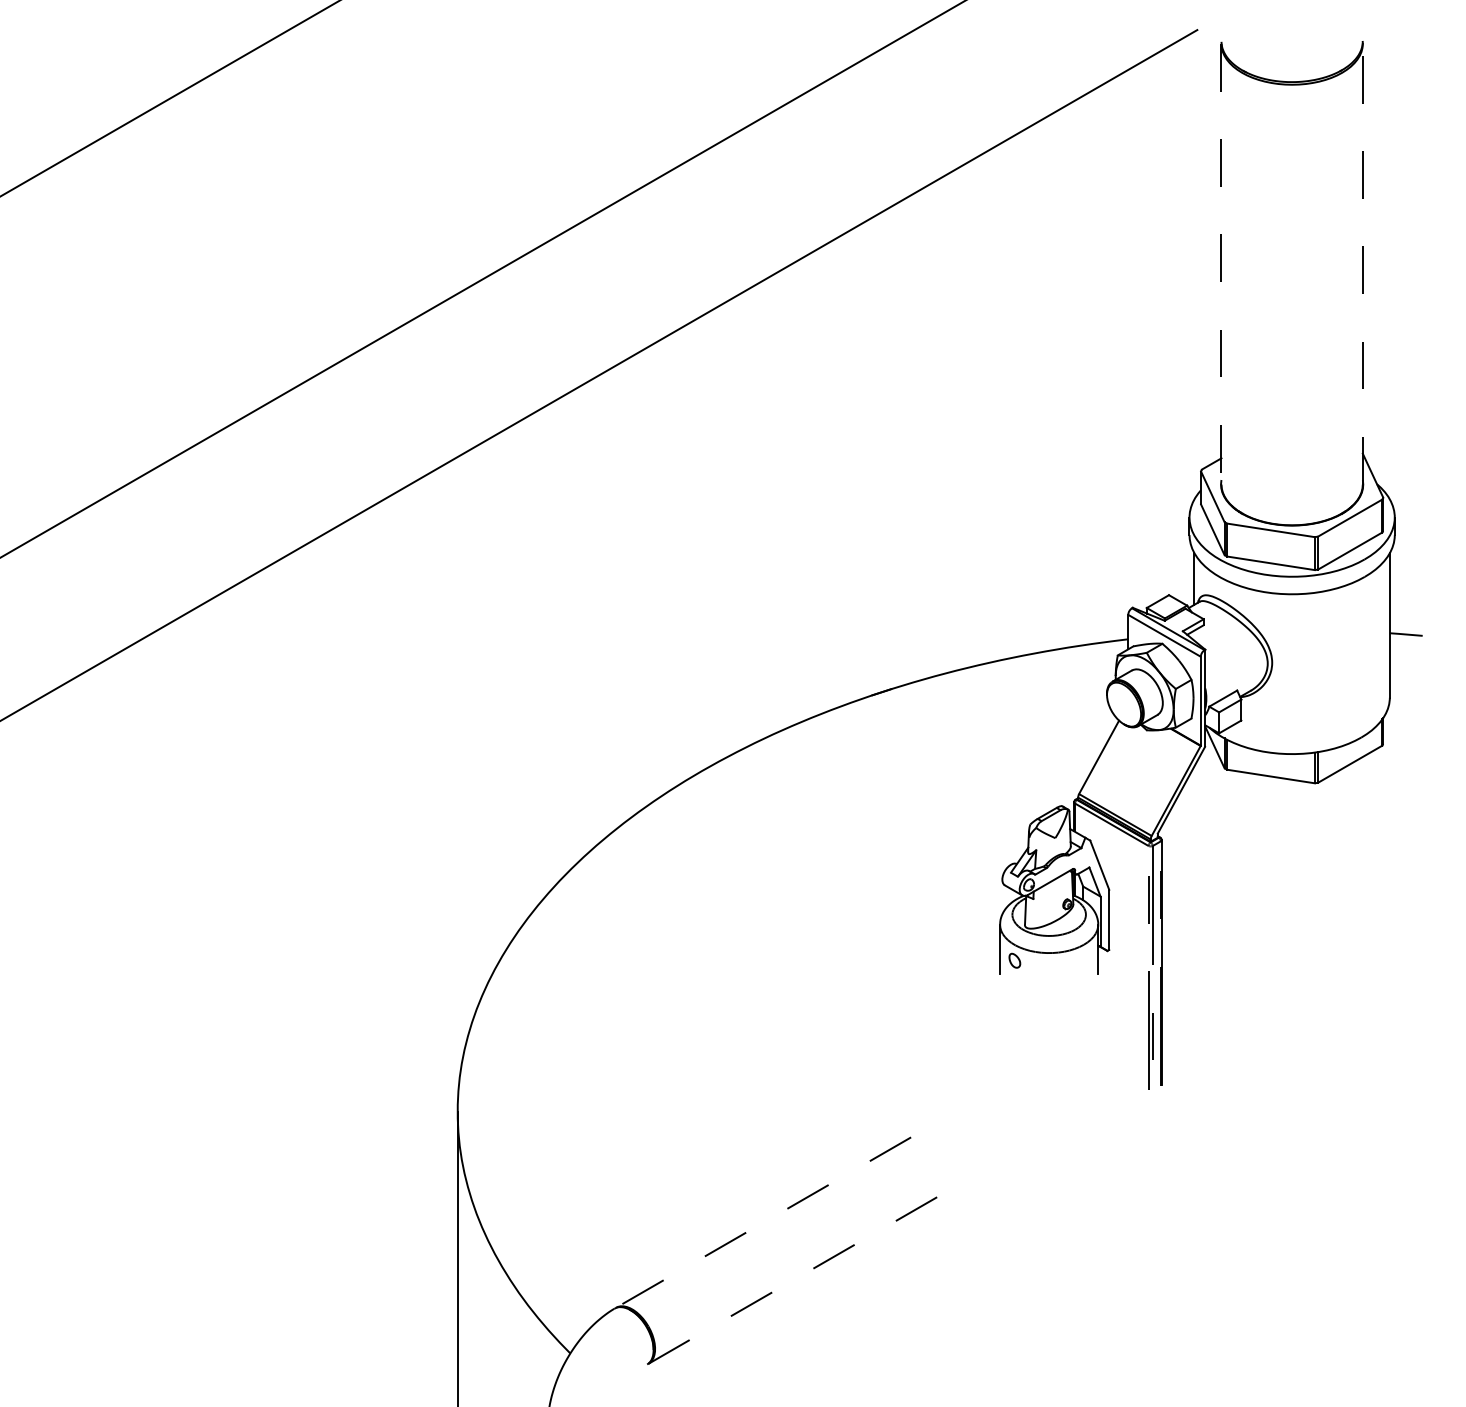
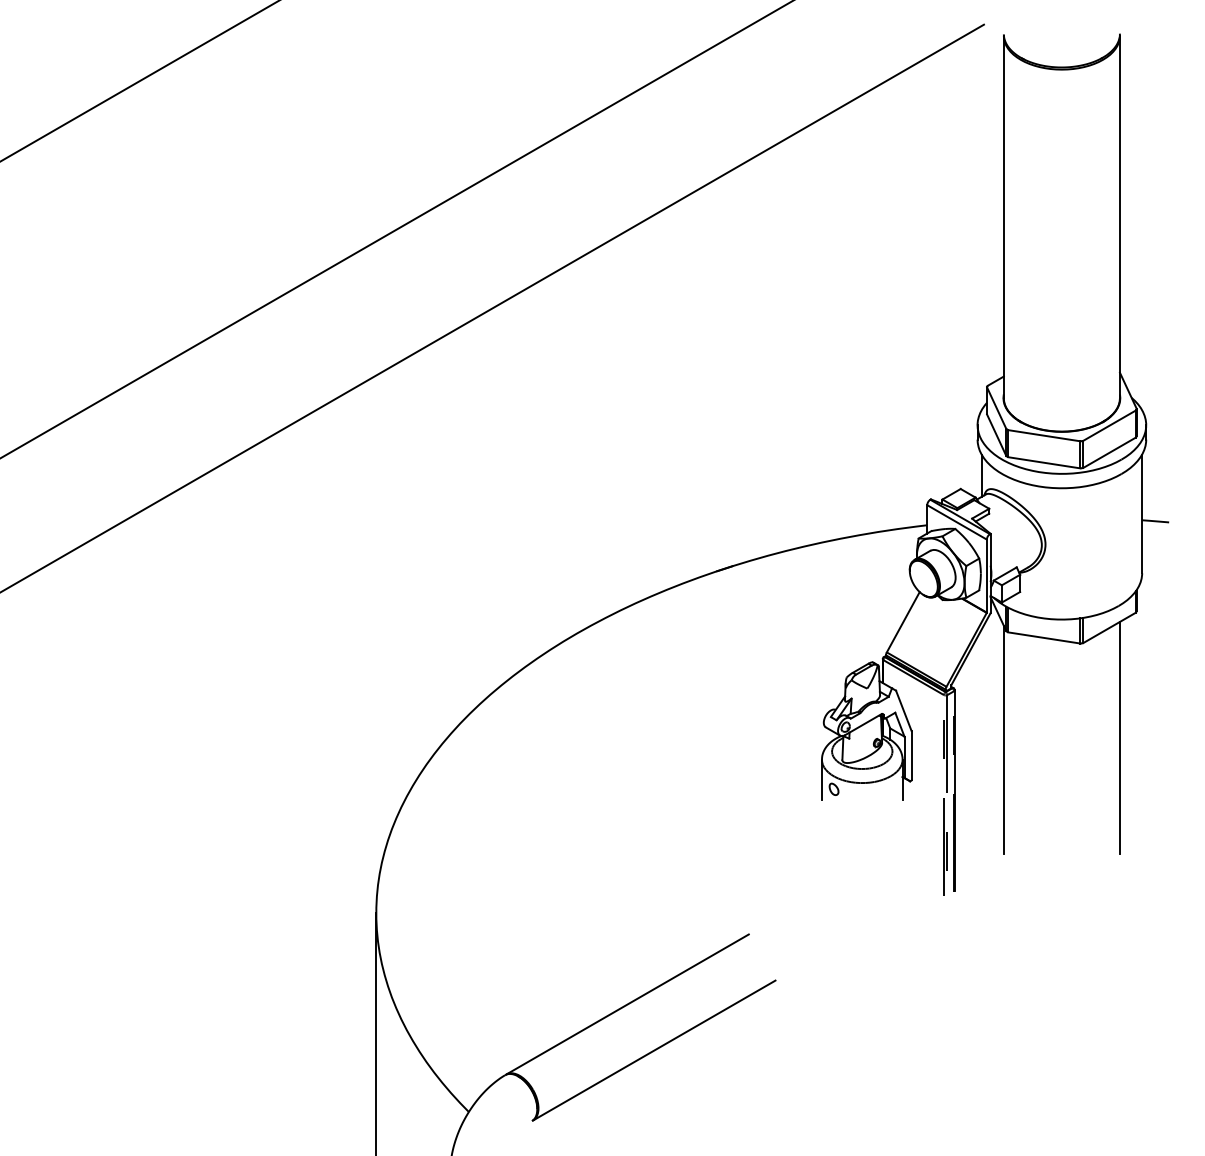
line: (1362, 263) -> (1119, 216), dashed -> solid
line: (1221, 264) -> (1003, 217), dashed -> solid
line: (1362, 897) -> (1119, 737), added
line: (1221, 900) -> (1003, 739), added
line: (763, 1222) -> (627, 1004), dashed -> solid
line: (796, 1278) -> (654, 1050), dashed -> solid

